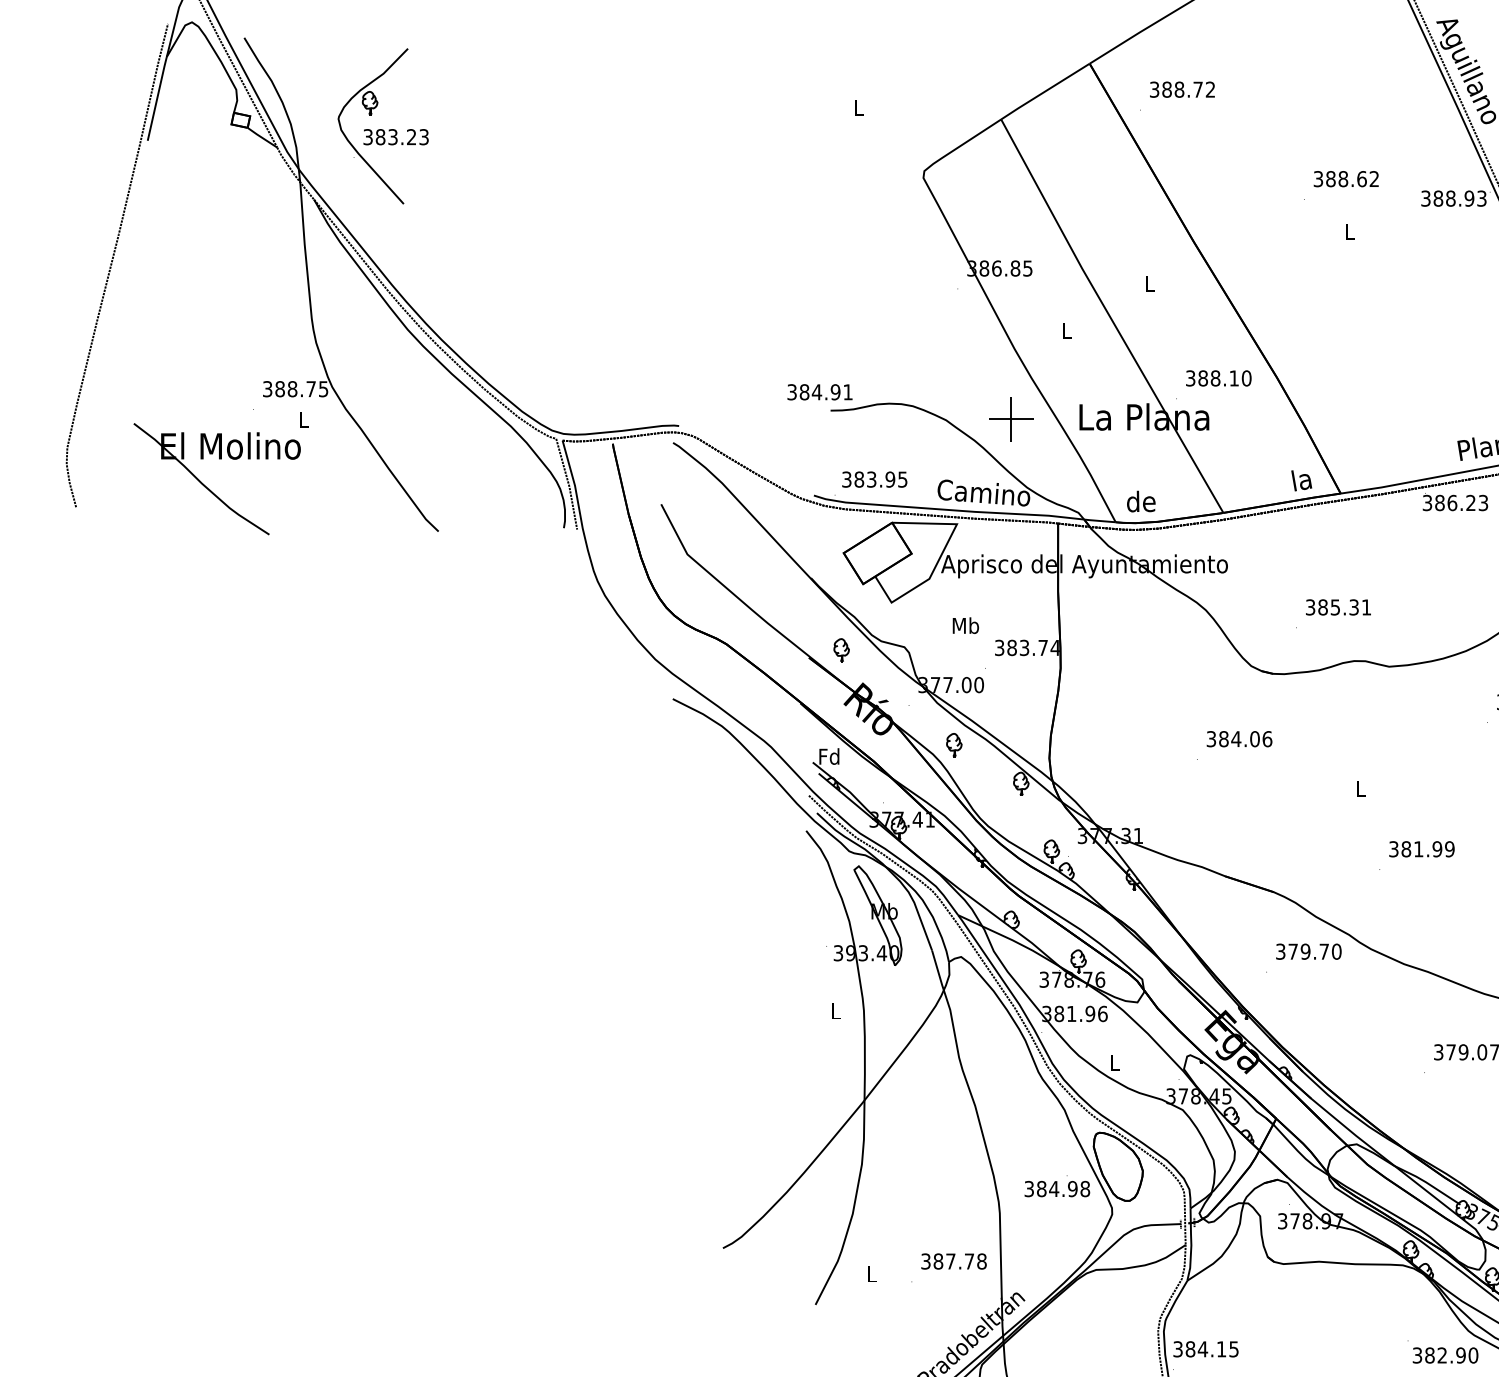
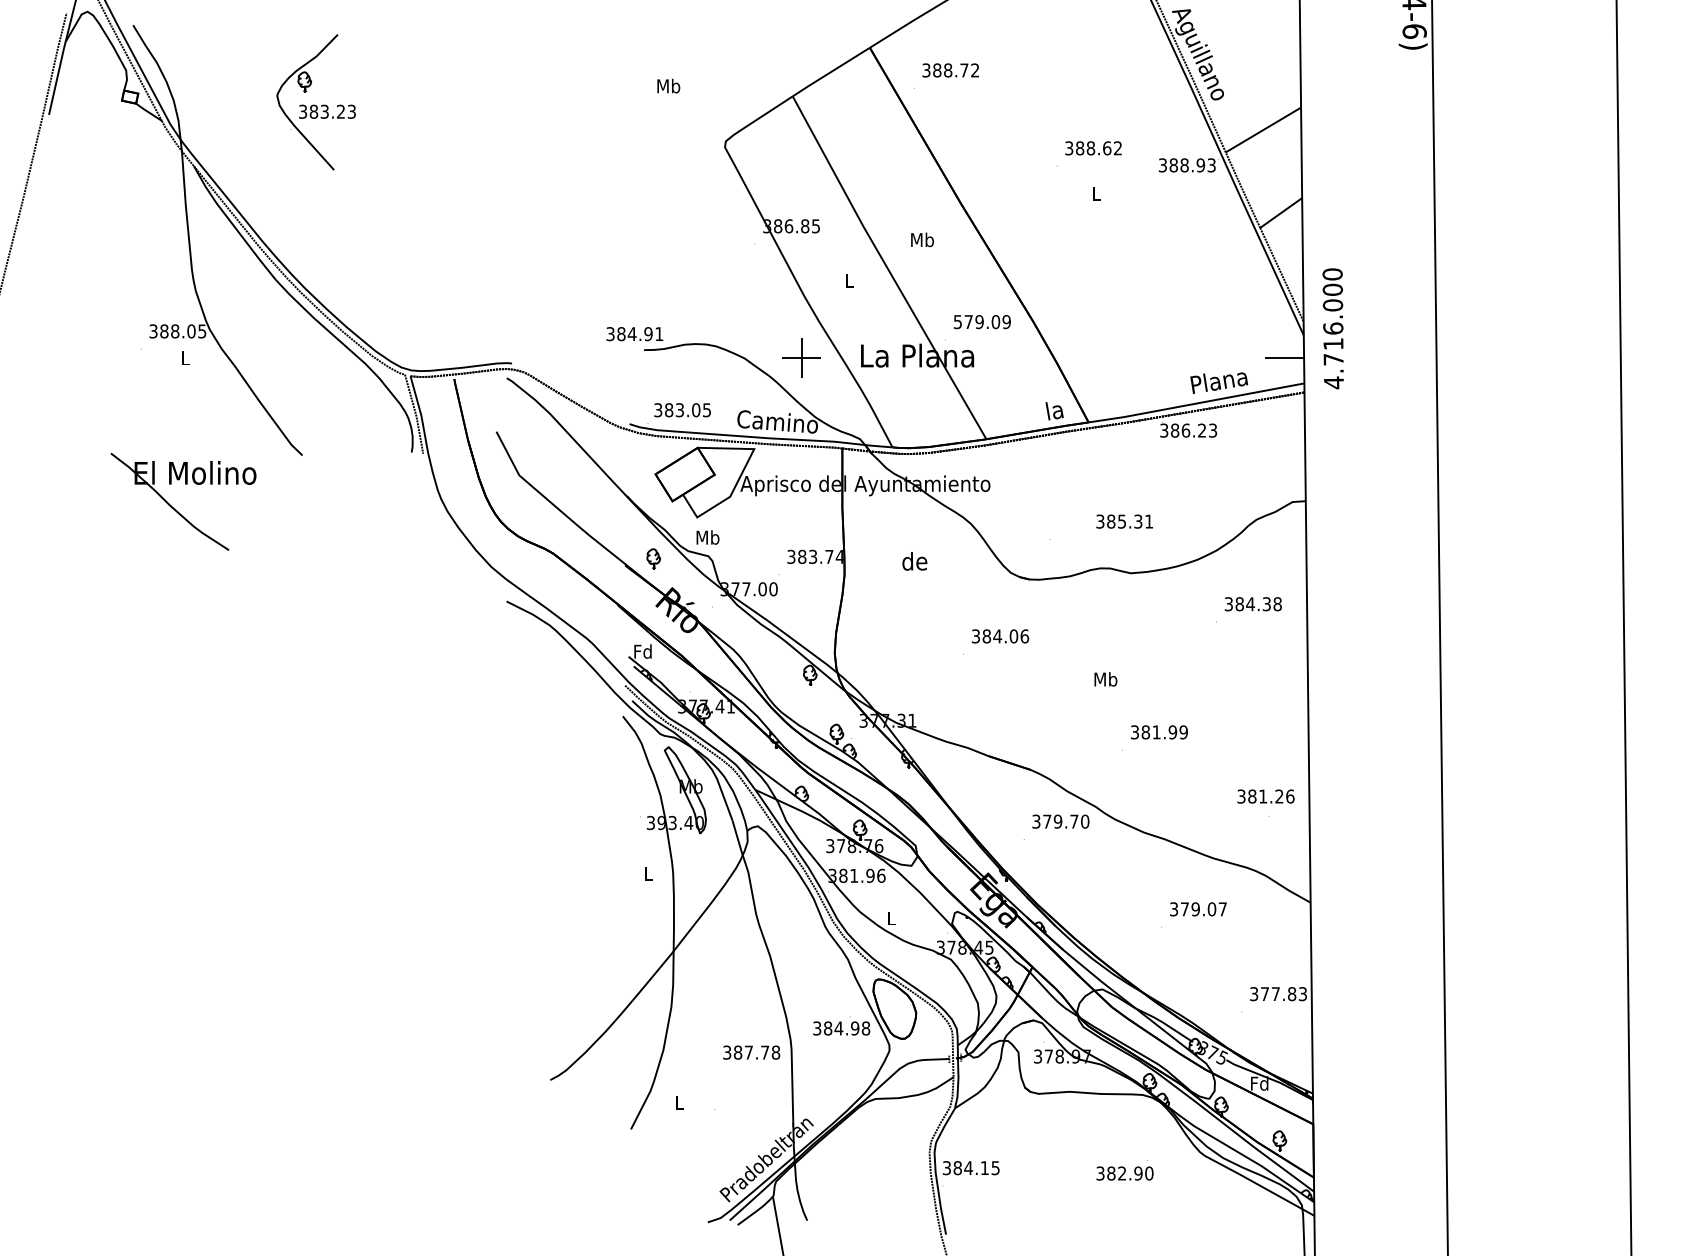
text: (858, 106) -> (668, 85), L -> Mb
part: (382, 126) -> (315, 102), moved
text: (1150, 283) -> (922, 239), L -> Mb
text: (1218, 378) -> (982, 322), 388.10 -> 579.09
text: (311, 389) -> (191, 331), 388.75 -> 388.05
text: (890, 479) -> (696, 410), 383.95 -> 383.05
part: (209, 487) -> (176, 509), moved
text: (1140, 501) -> (914, 561), moved
text: (1338, 607) -> (1124, 521), moved
text: (965, 625) -> (707, 537), moved
part: (953, 744) -> (751, 641), removed
text: (1360, 788) -> (1105, 679), L -> Mb
text: (953, 1261) -> (751, 1052), moved
text: (1444, 1355) -> (1124, 1173), moved

